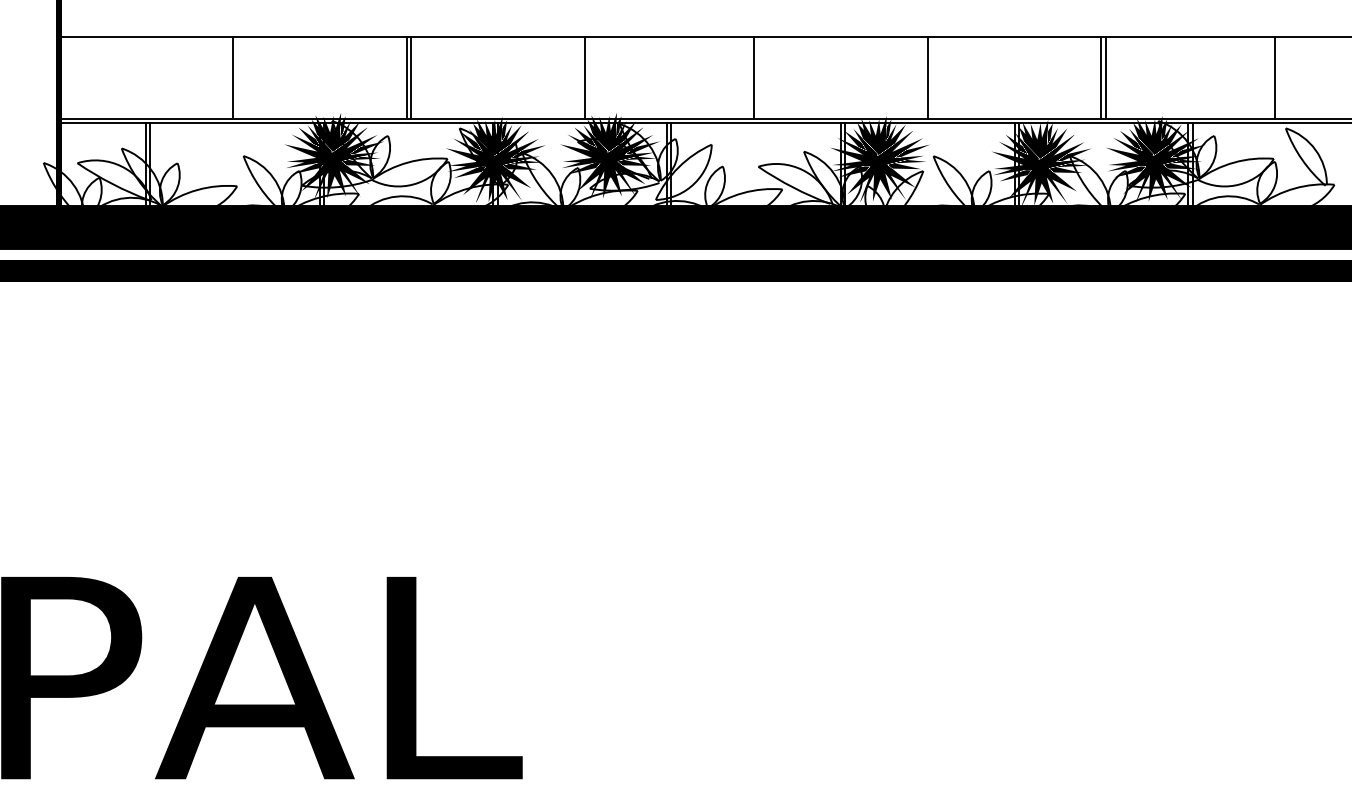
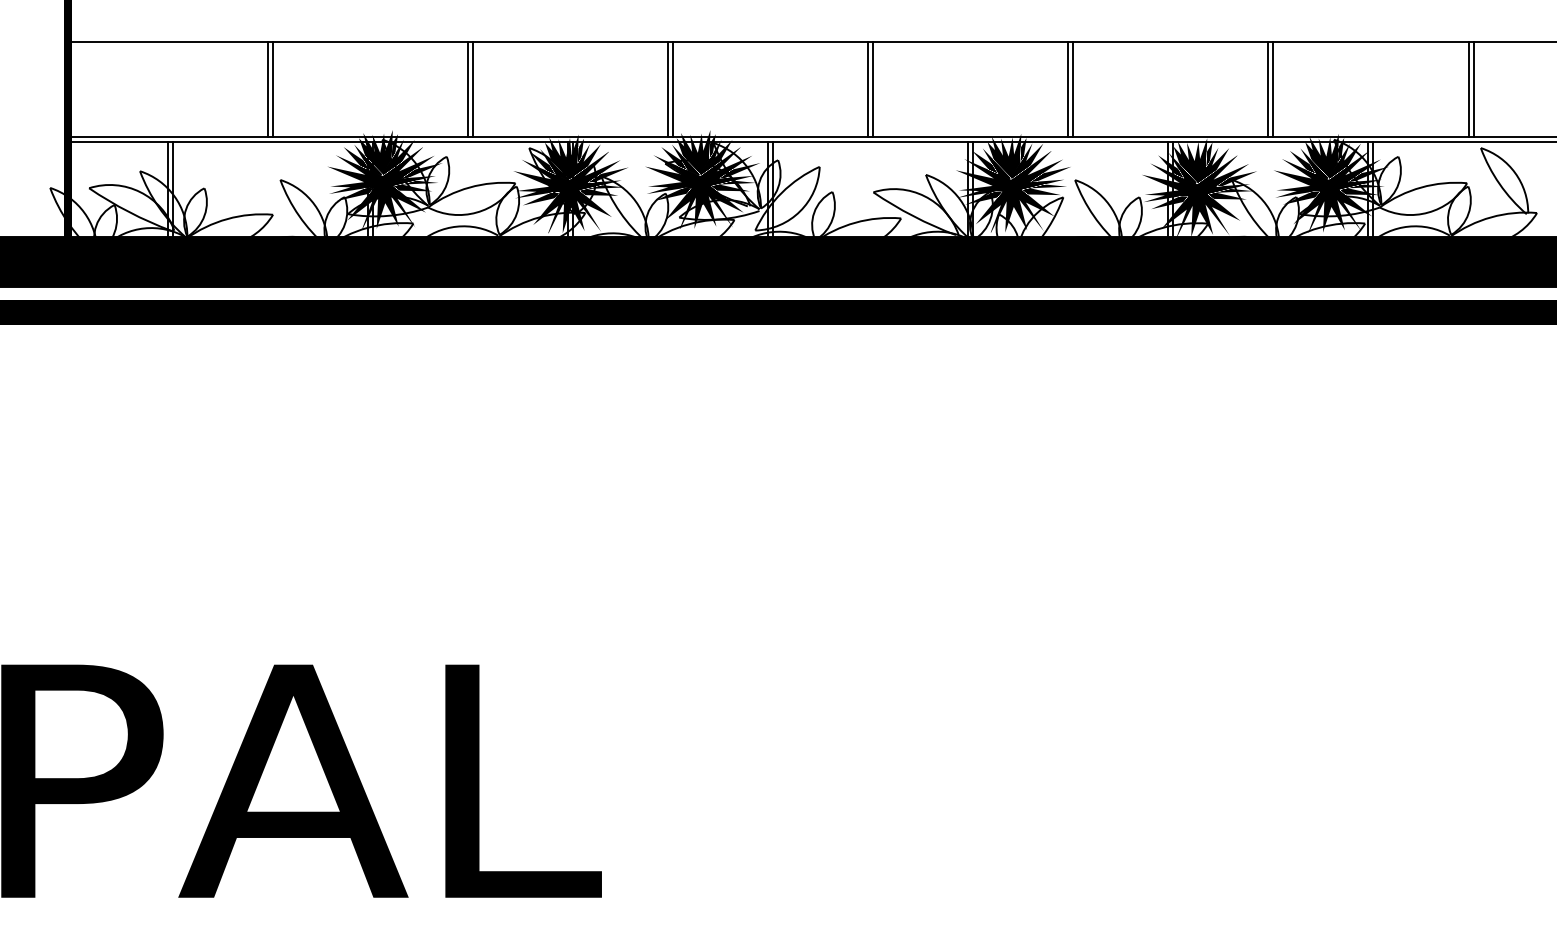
line: (237, 77) -> (273, 89), added
line: (580, 77) -> (668, 89), added
line: (758, 77) -> (873, 89), added
line: (932, 77) -> (1073, 89), added
line: (1279, 77) -> (1473, 89), added

